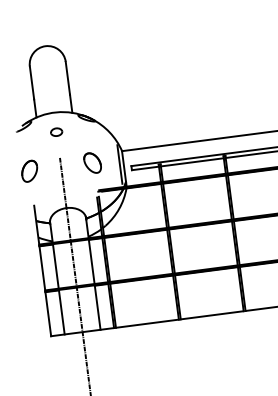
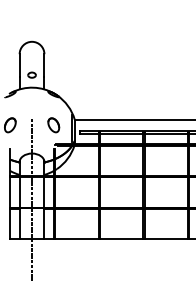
part: (55, 131) -> (31, 74), moved

